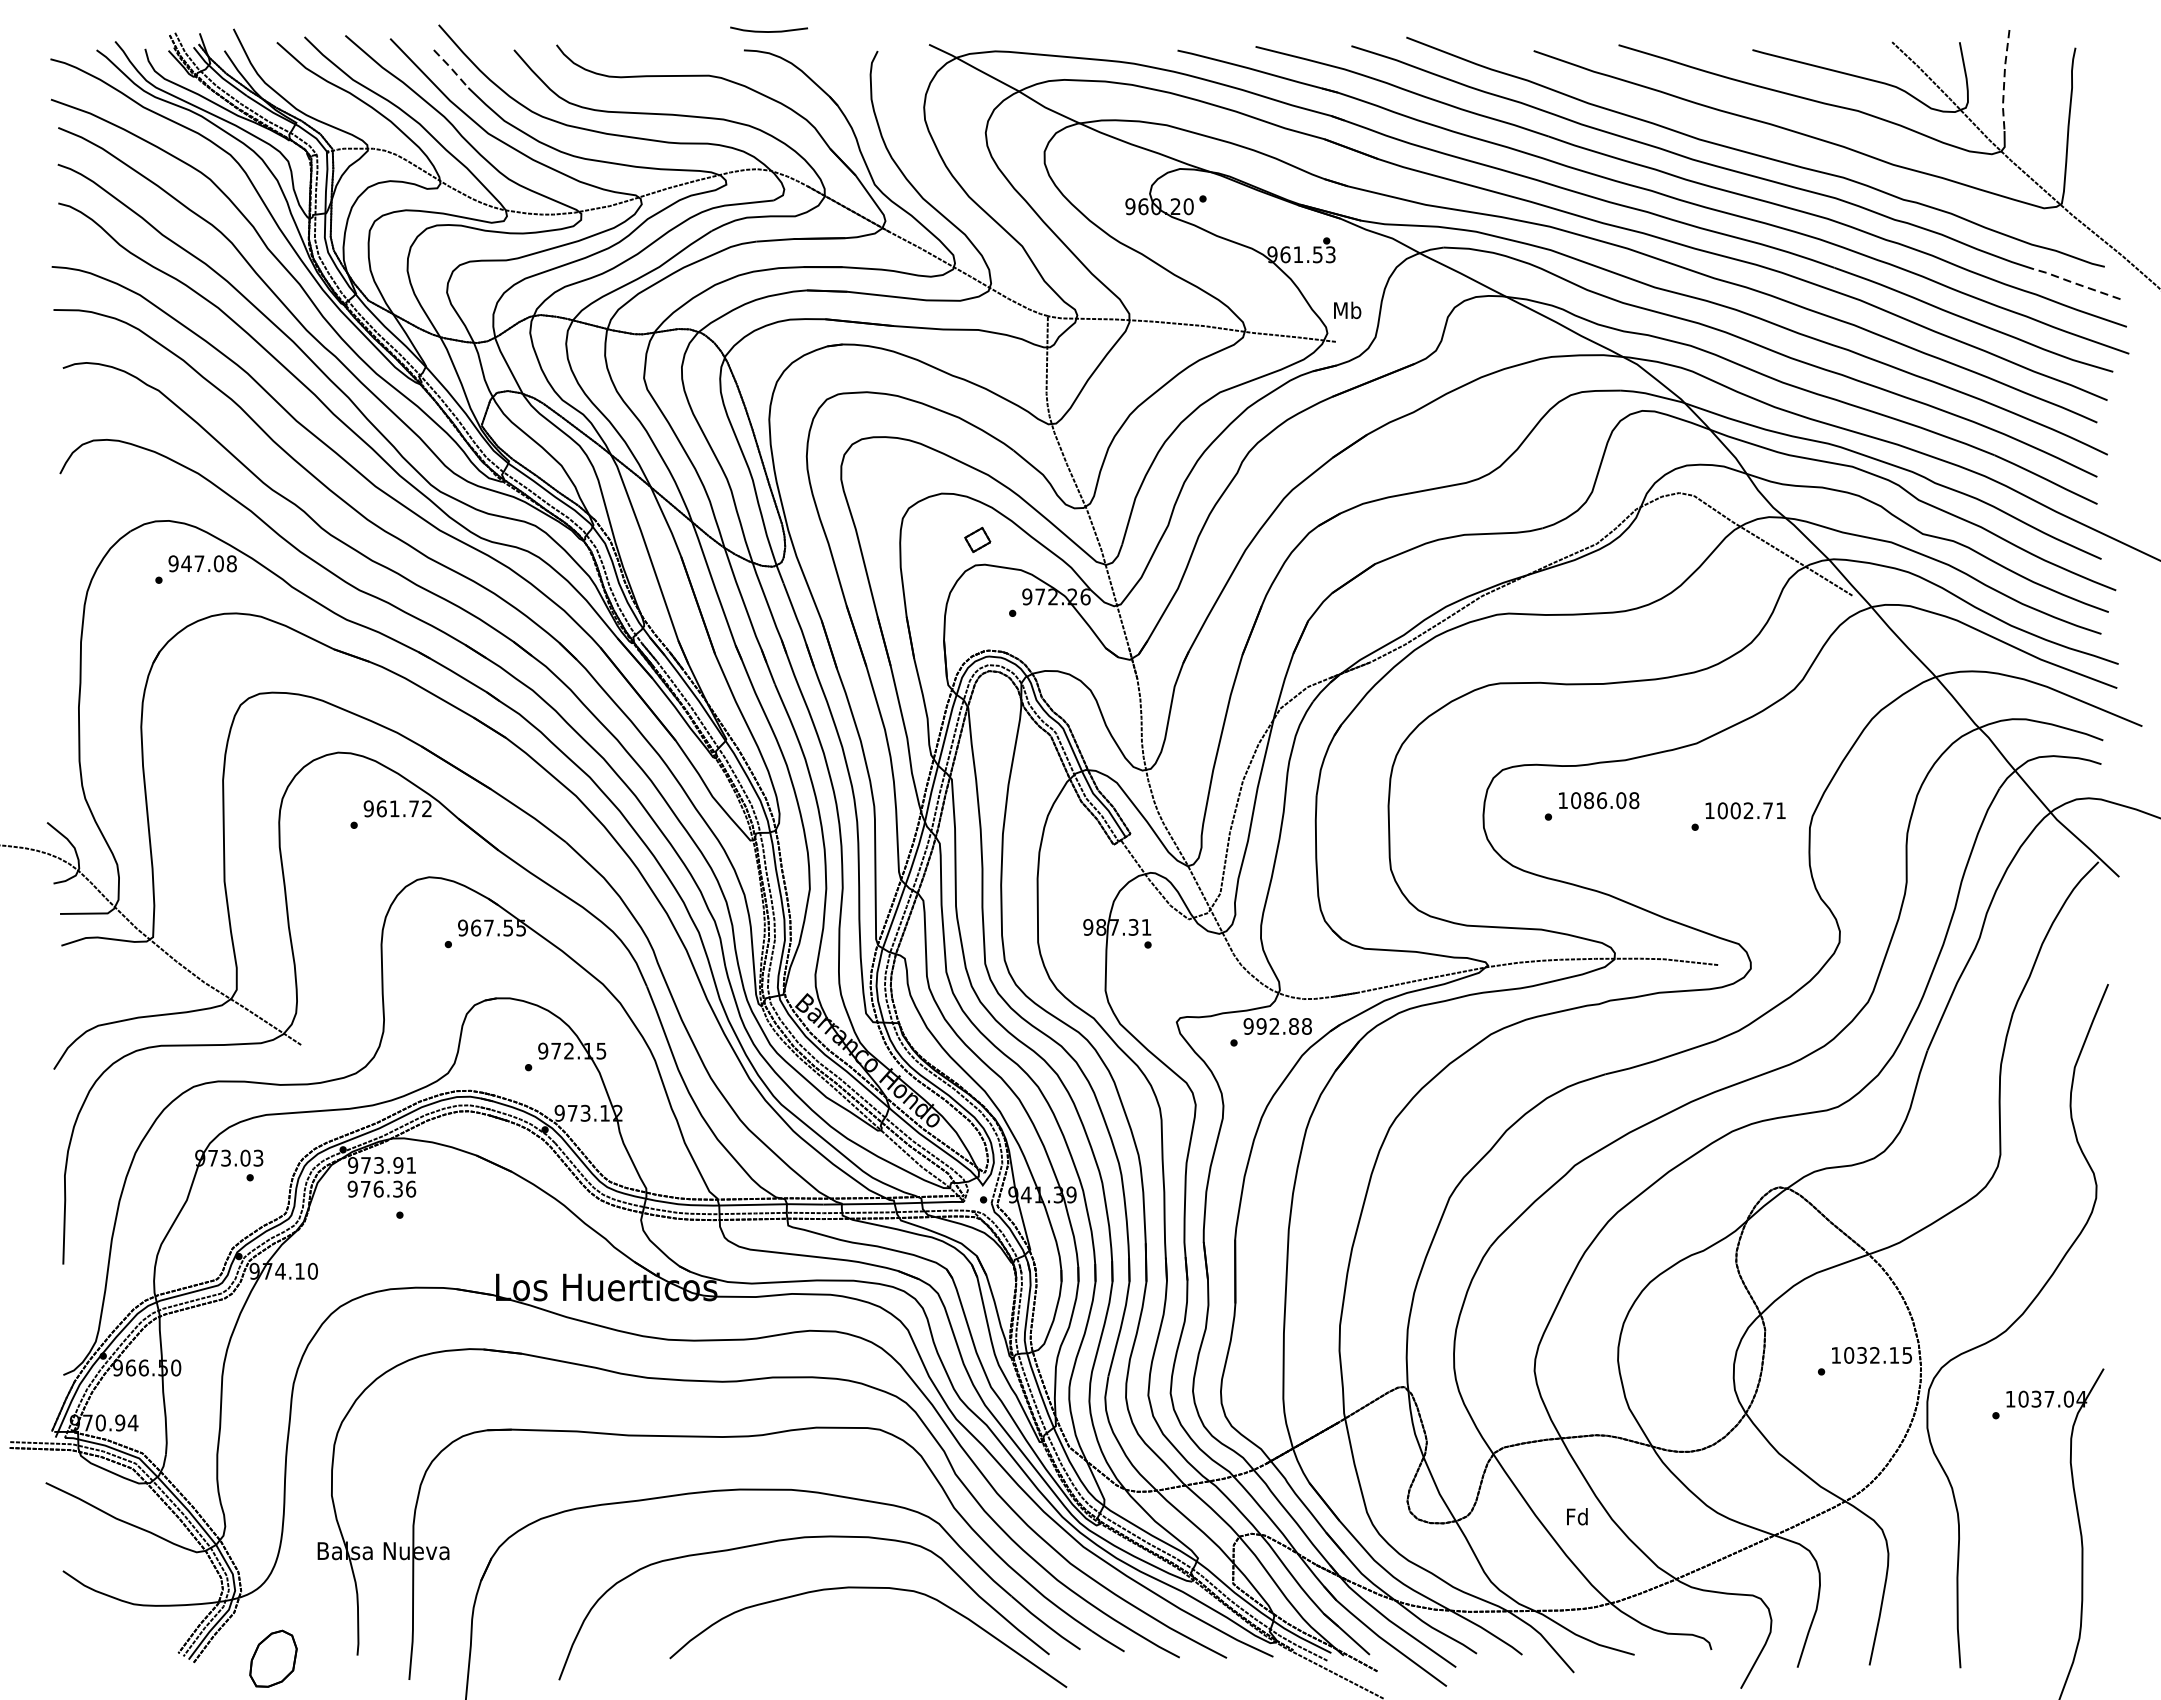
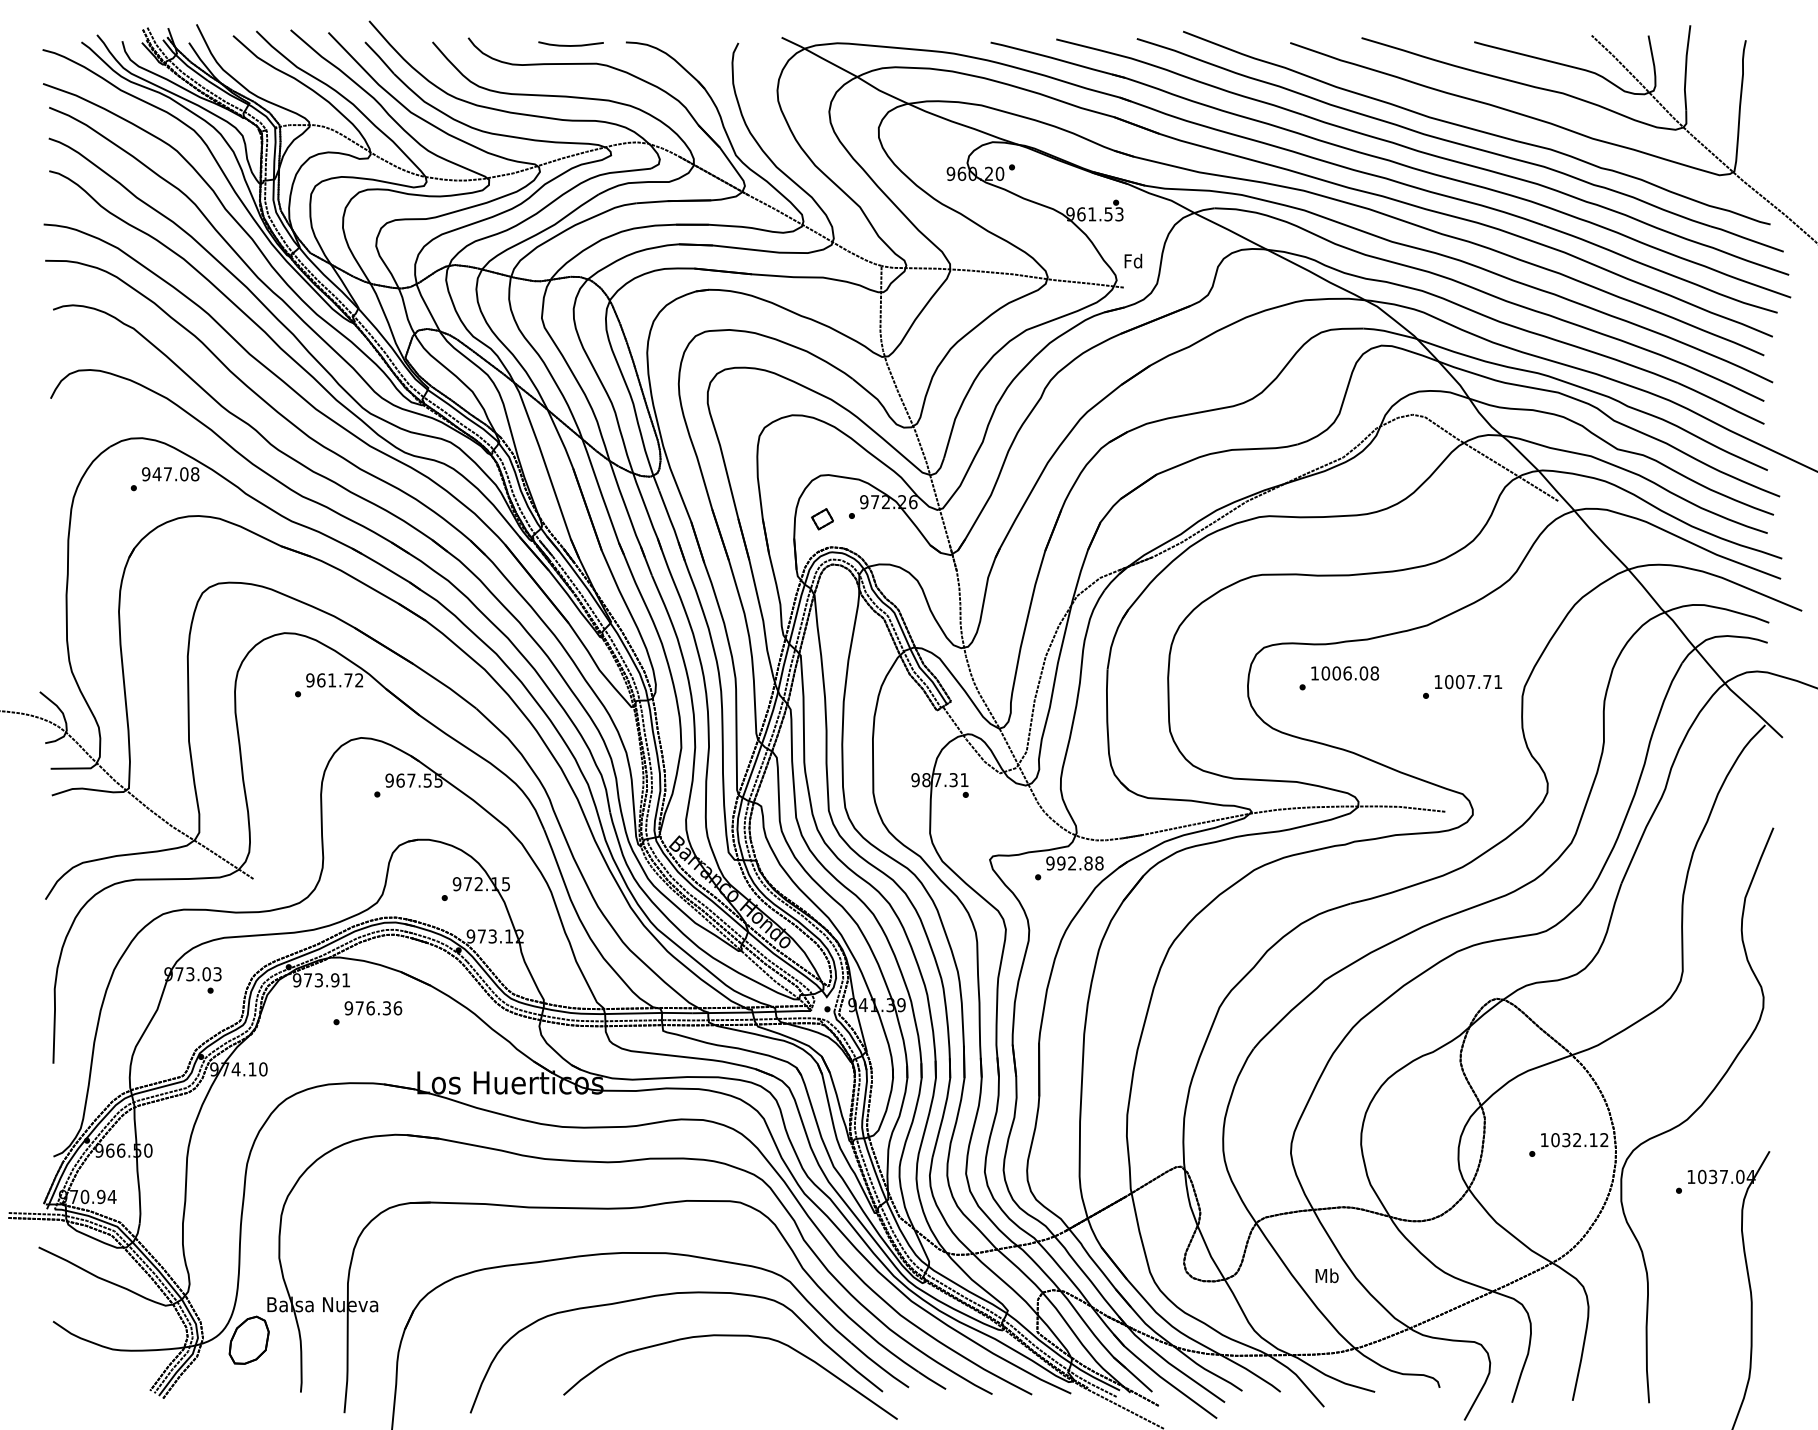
curve: (768, 31) -> (570, 45), moved
line: (452, 68) -> (380, 57), dashed -> solid
line: (2004, 81) -> (1686, 68), dashed -> solid
line: (2076, 283) -> (1746, 238), dashed -> solid
text: (1347, 309) -> (1133, 260), Mb -> Fd
part: (977, 540) -> (822, 519), moved
text: (1588, 800) -> (1336, 673), 1086.08 -> 1006.08
text: (1748, 810) -> (1470, 681), 1002.71 -> 1007.71
text: (382, 1189) -> (373, 1008), moved
text: (1907, 1355) -> (1604, 1140), 1032.15 -> 1032.12
text: (1576, 1516) -> (1326, 1275), Fd -> Mb
part: (272, 1657) -> (248, 1339), moved

